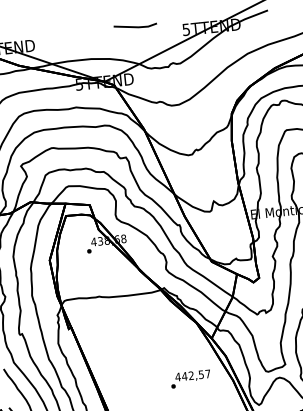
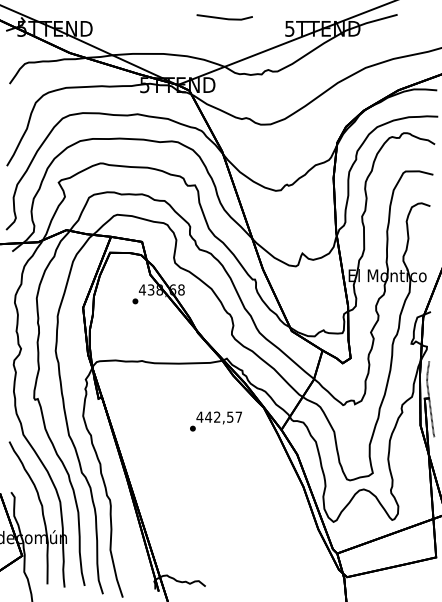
text: (190, 379) -> (215, 421), moved

